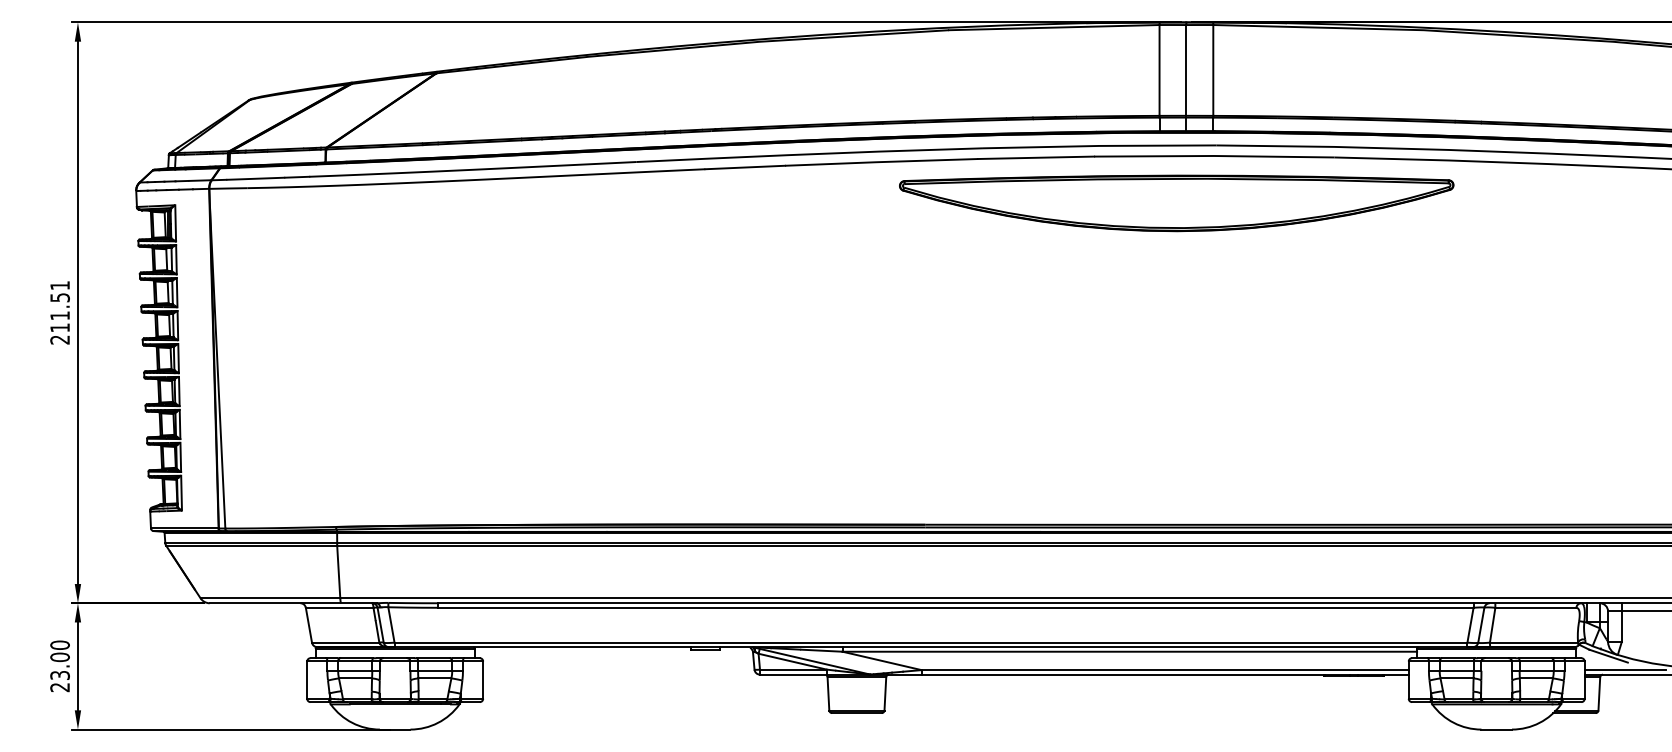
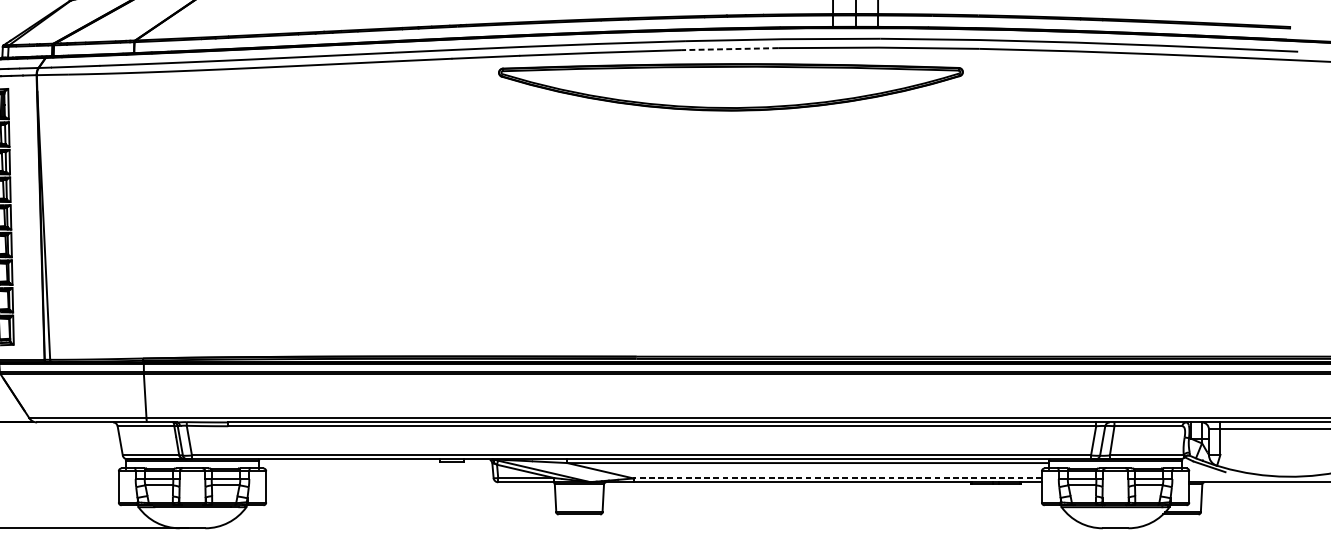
line: (1036, 157) -> (729, 48), solid -> dashed
part: (1176, 203) -> (730, 87), moved
line: (1165, 670) -> (838, 478), solid -> dashed
line: (1625, 670) -> (1223, 478), removed

